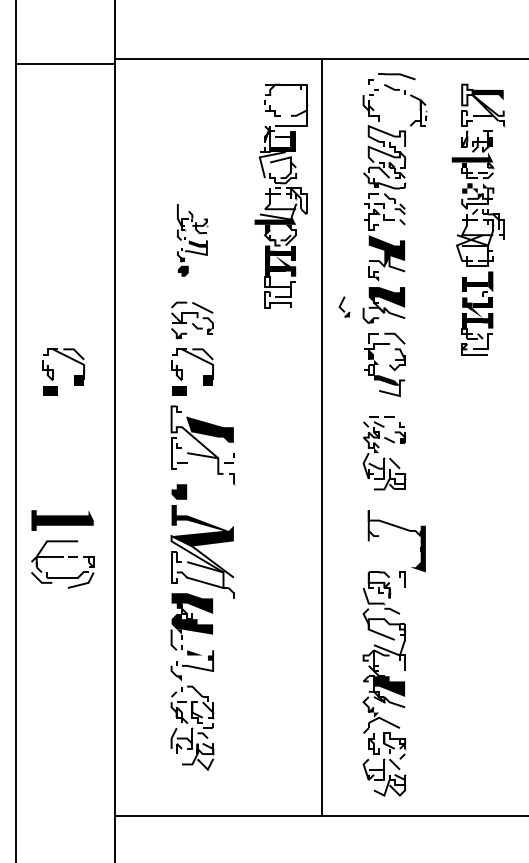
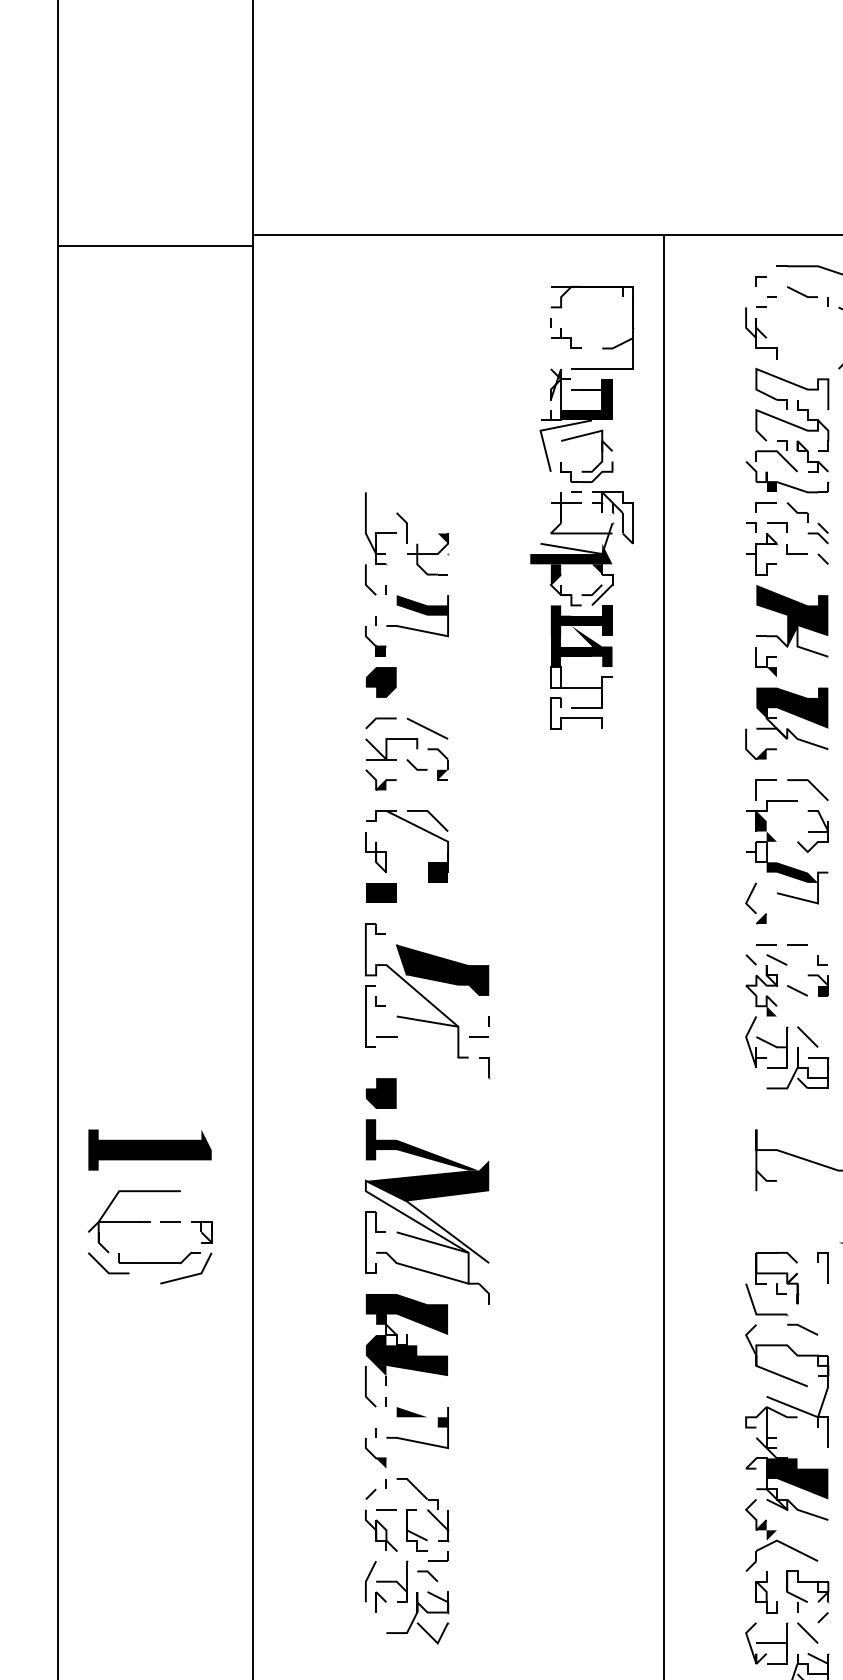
part: (192, 240) -> (407, 595), size x1.43
part: (344, 306) -> (755, 902), moved
part: (53, 371) -> (131, 854), removed

